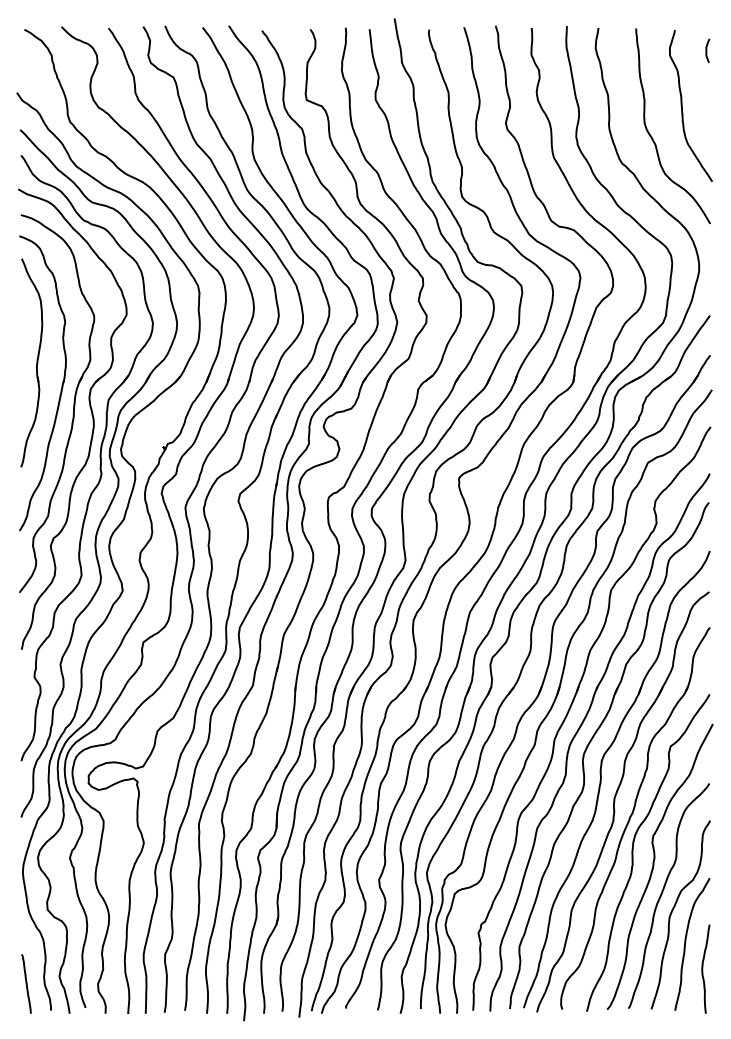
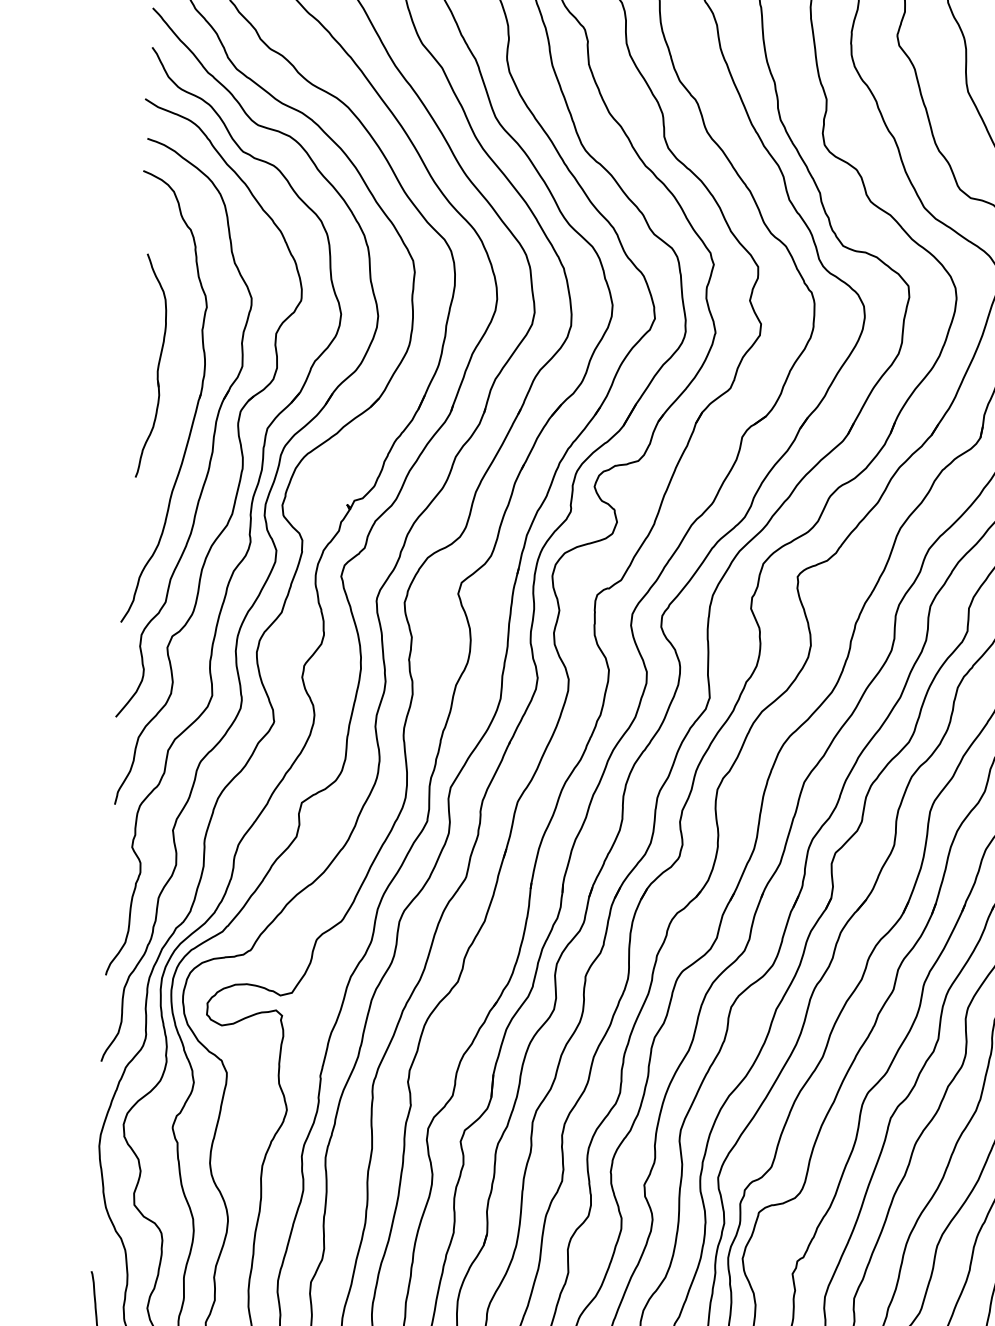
part: (31, 362) -> (152, 365), size x0.7

